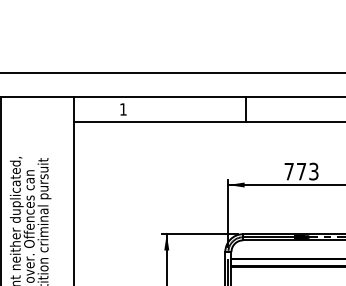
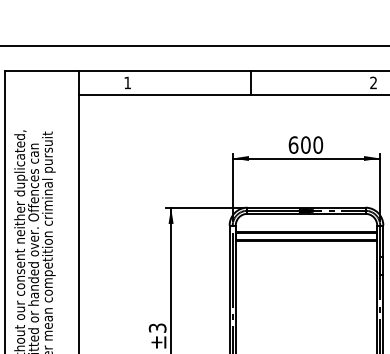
text: (301, 171) -> (305, 144), 773 -> 600

